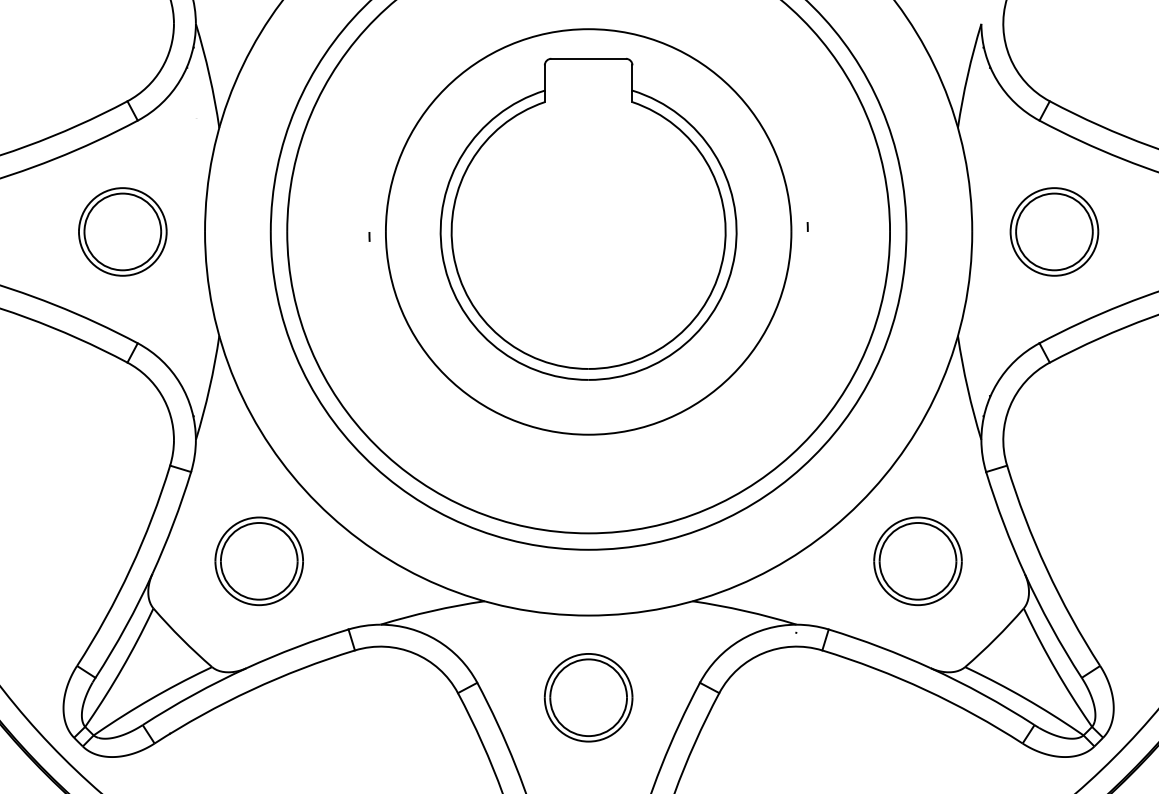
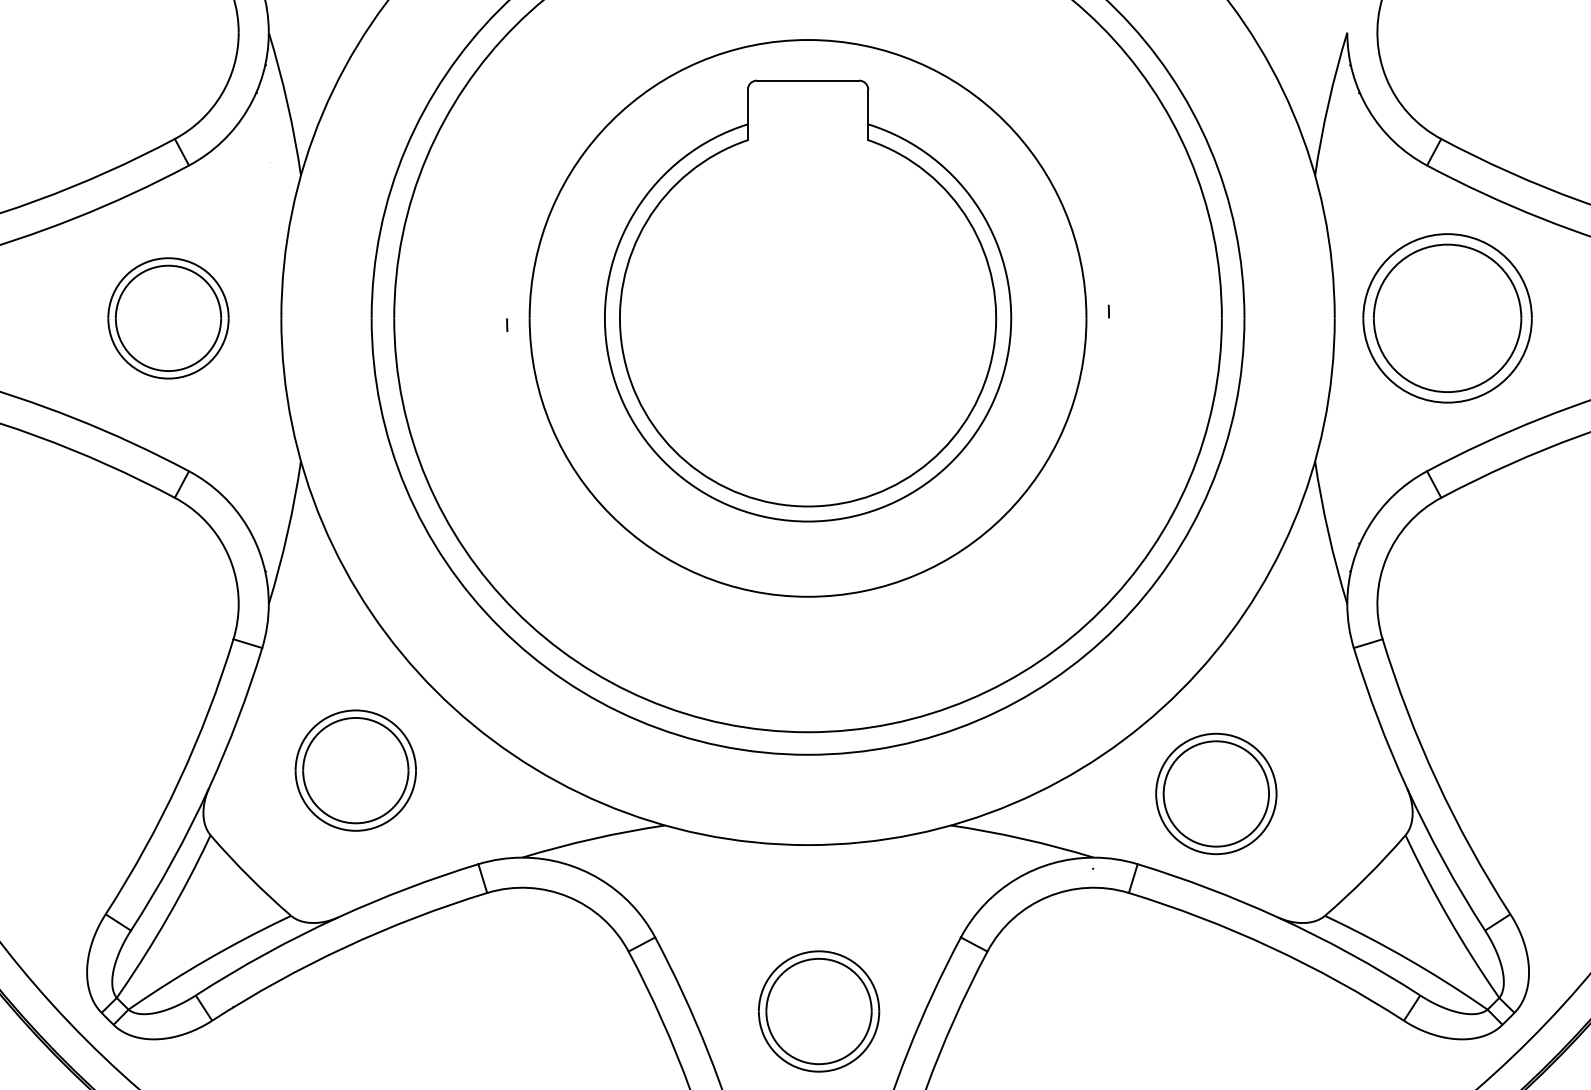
part: (1054, 231) -> (1447, 317), size x1.4
part: (917, 561) -> (1215, 794), moved
part: (588, 697) -> (818, 1011), moved

